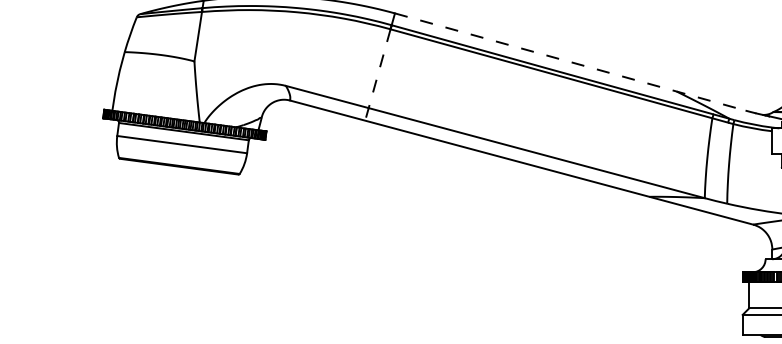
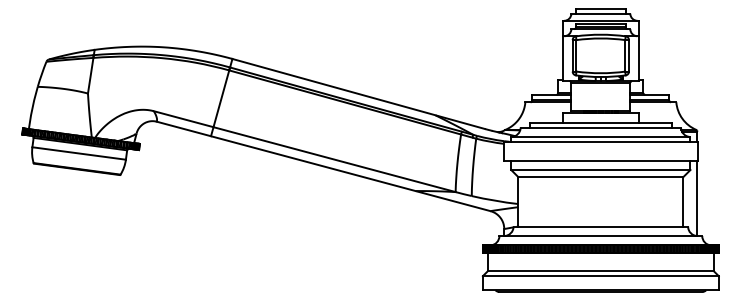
line: (571, 62) -> (359, 94), dashed -> solid
line: (378, 75) -> (220, 103), dashed -> solid

